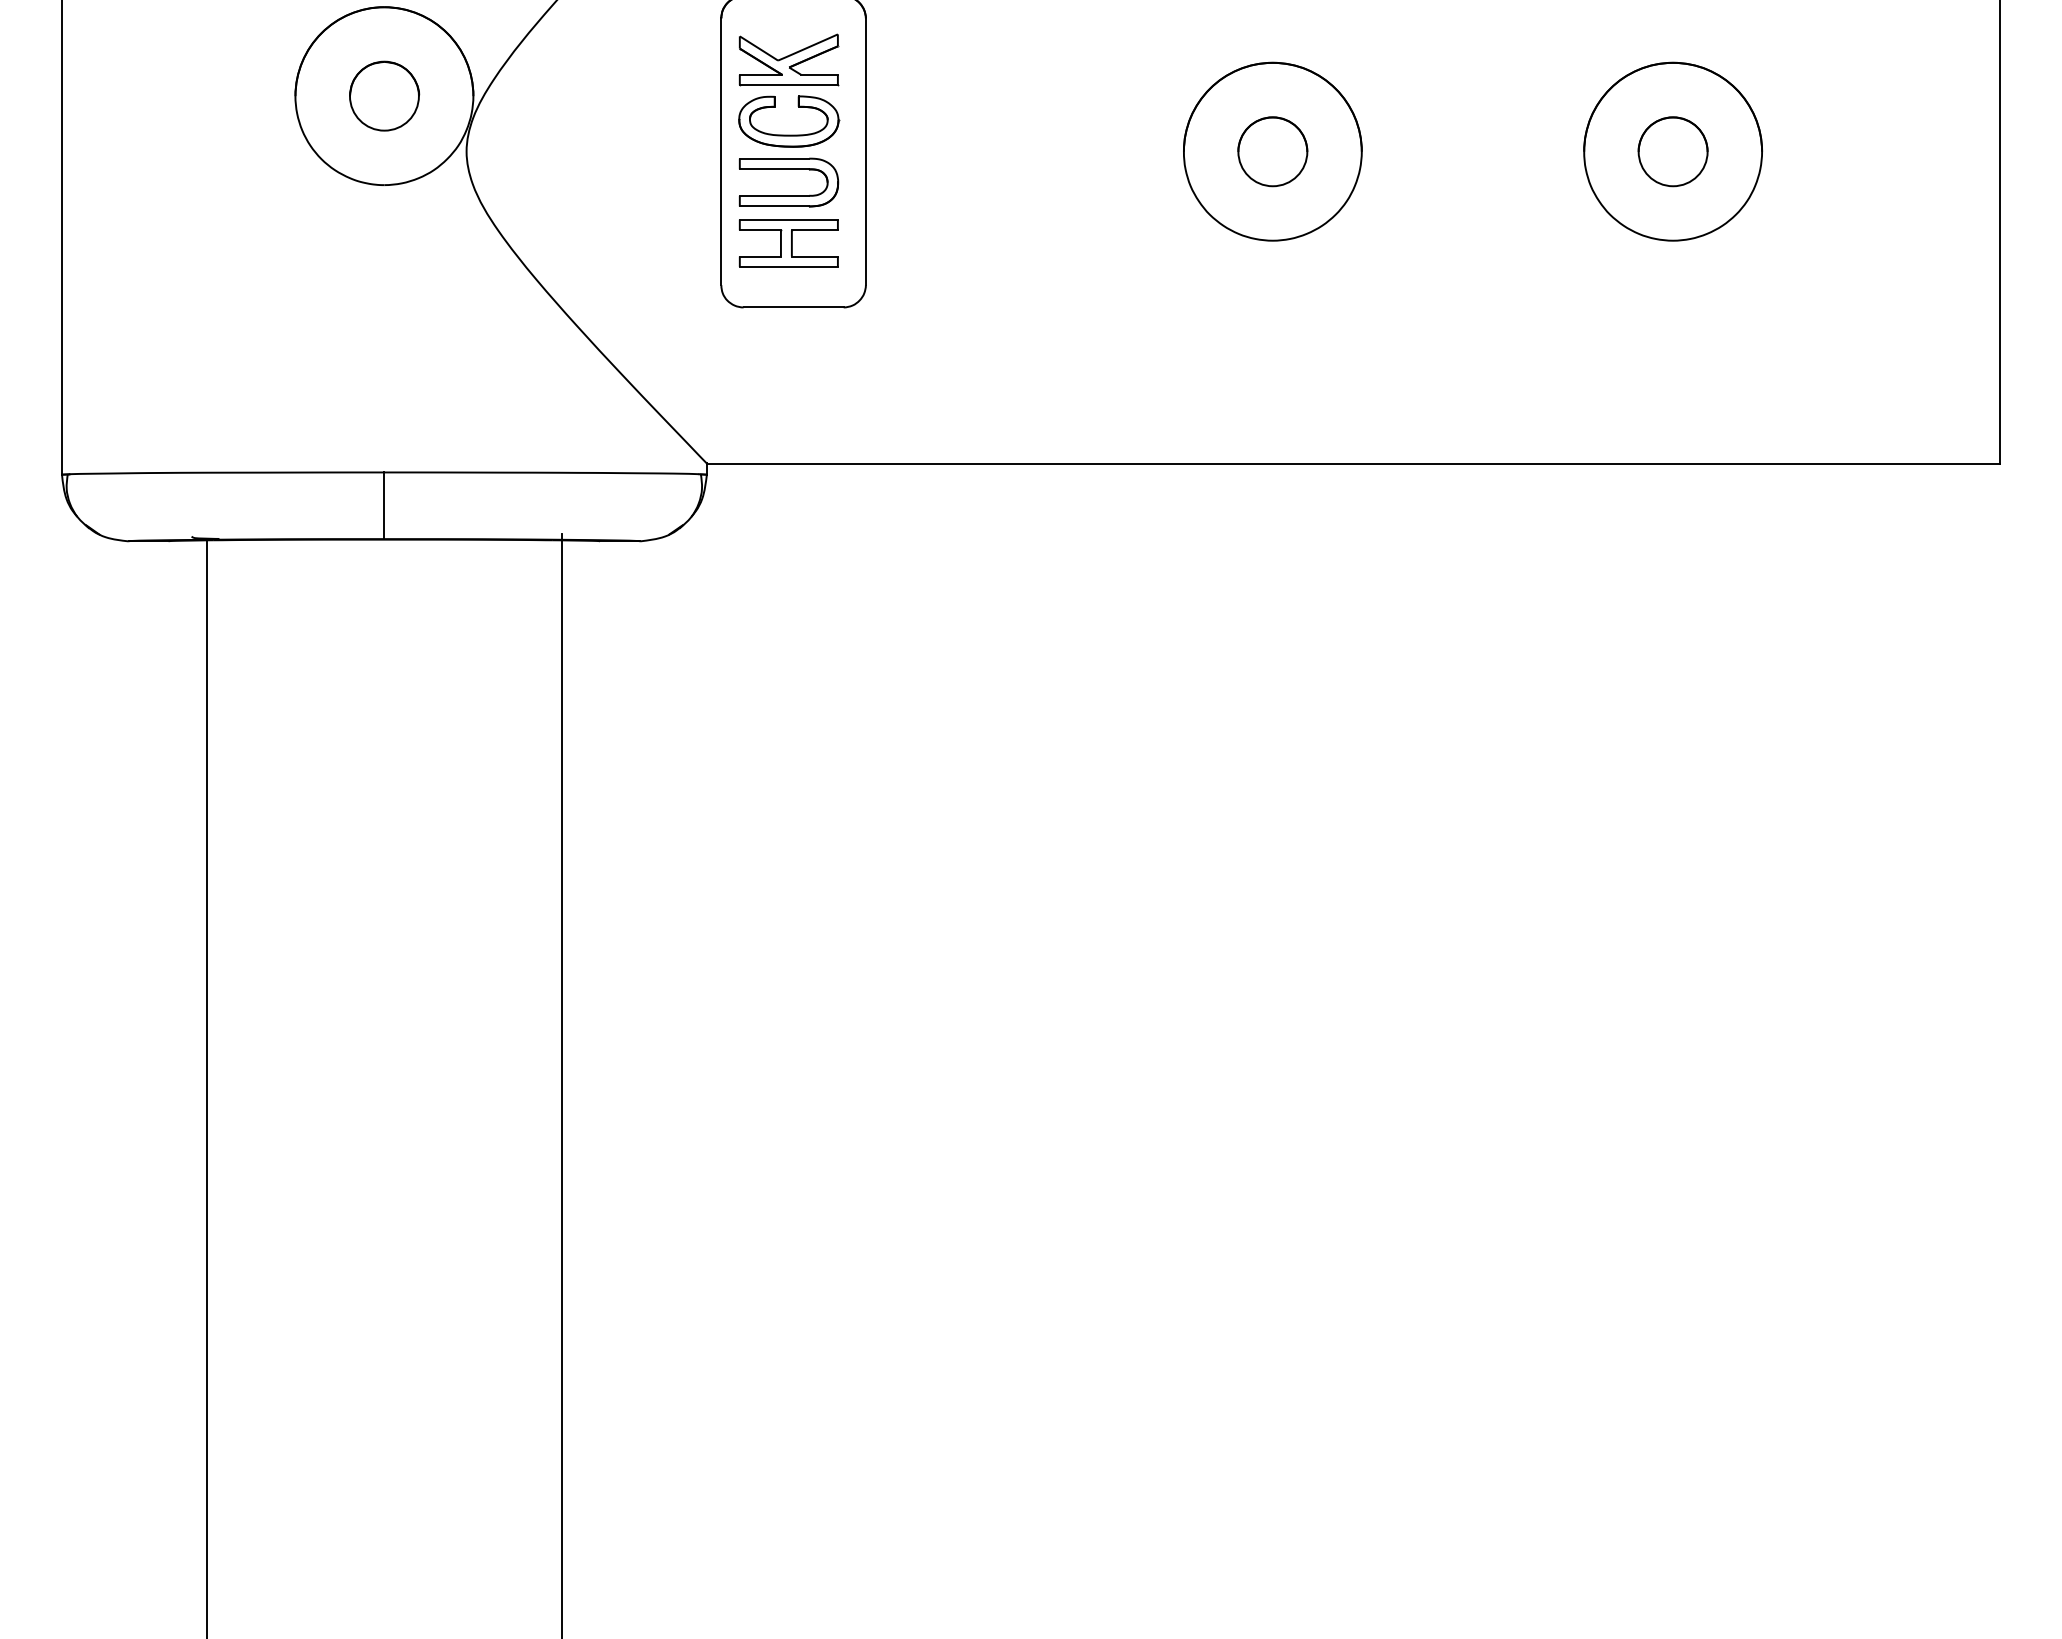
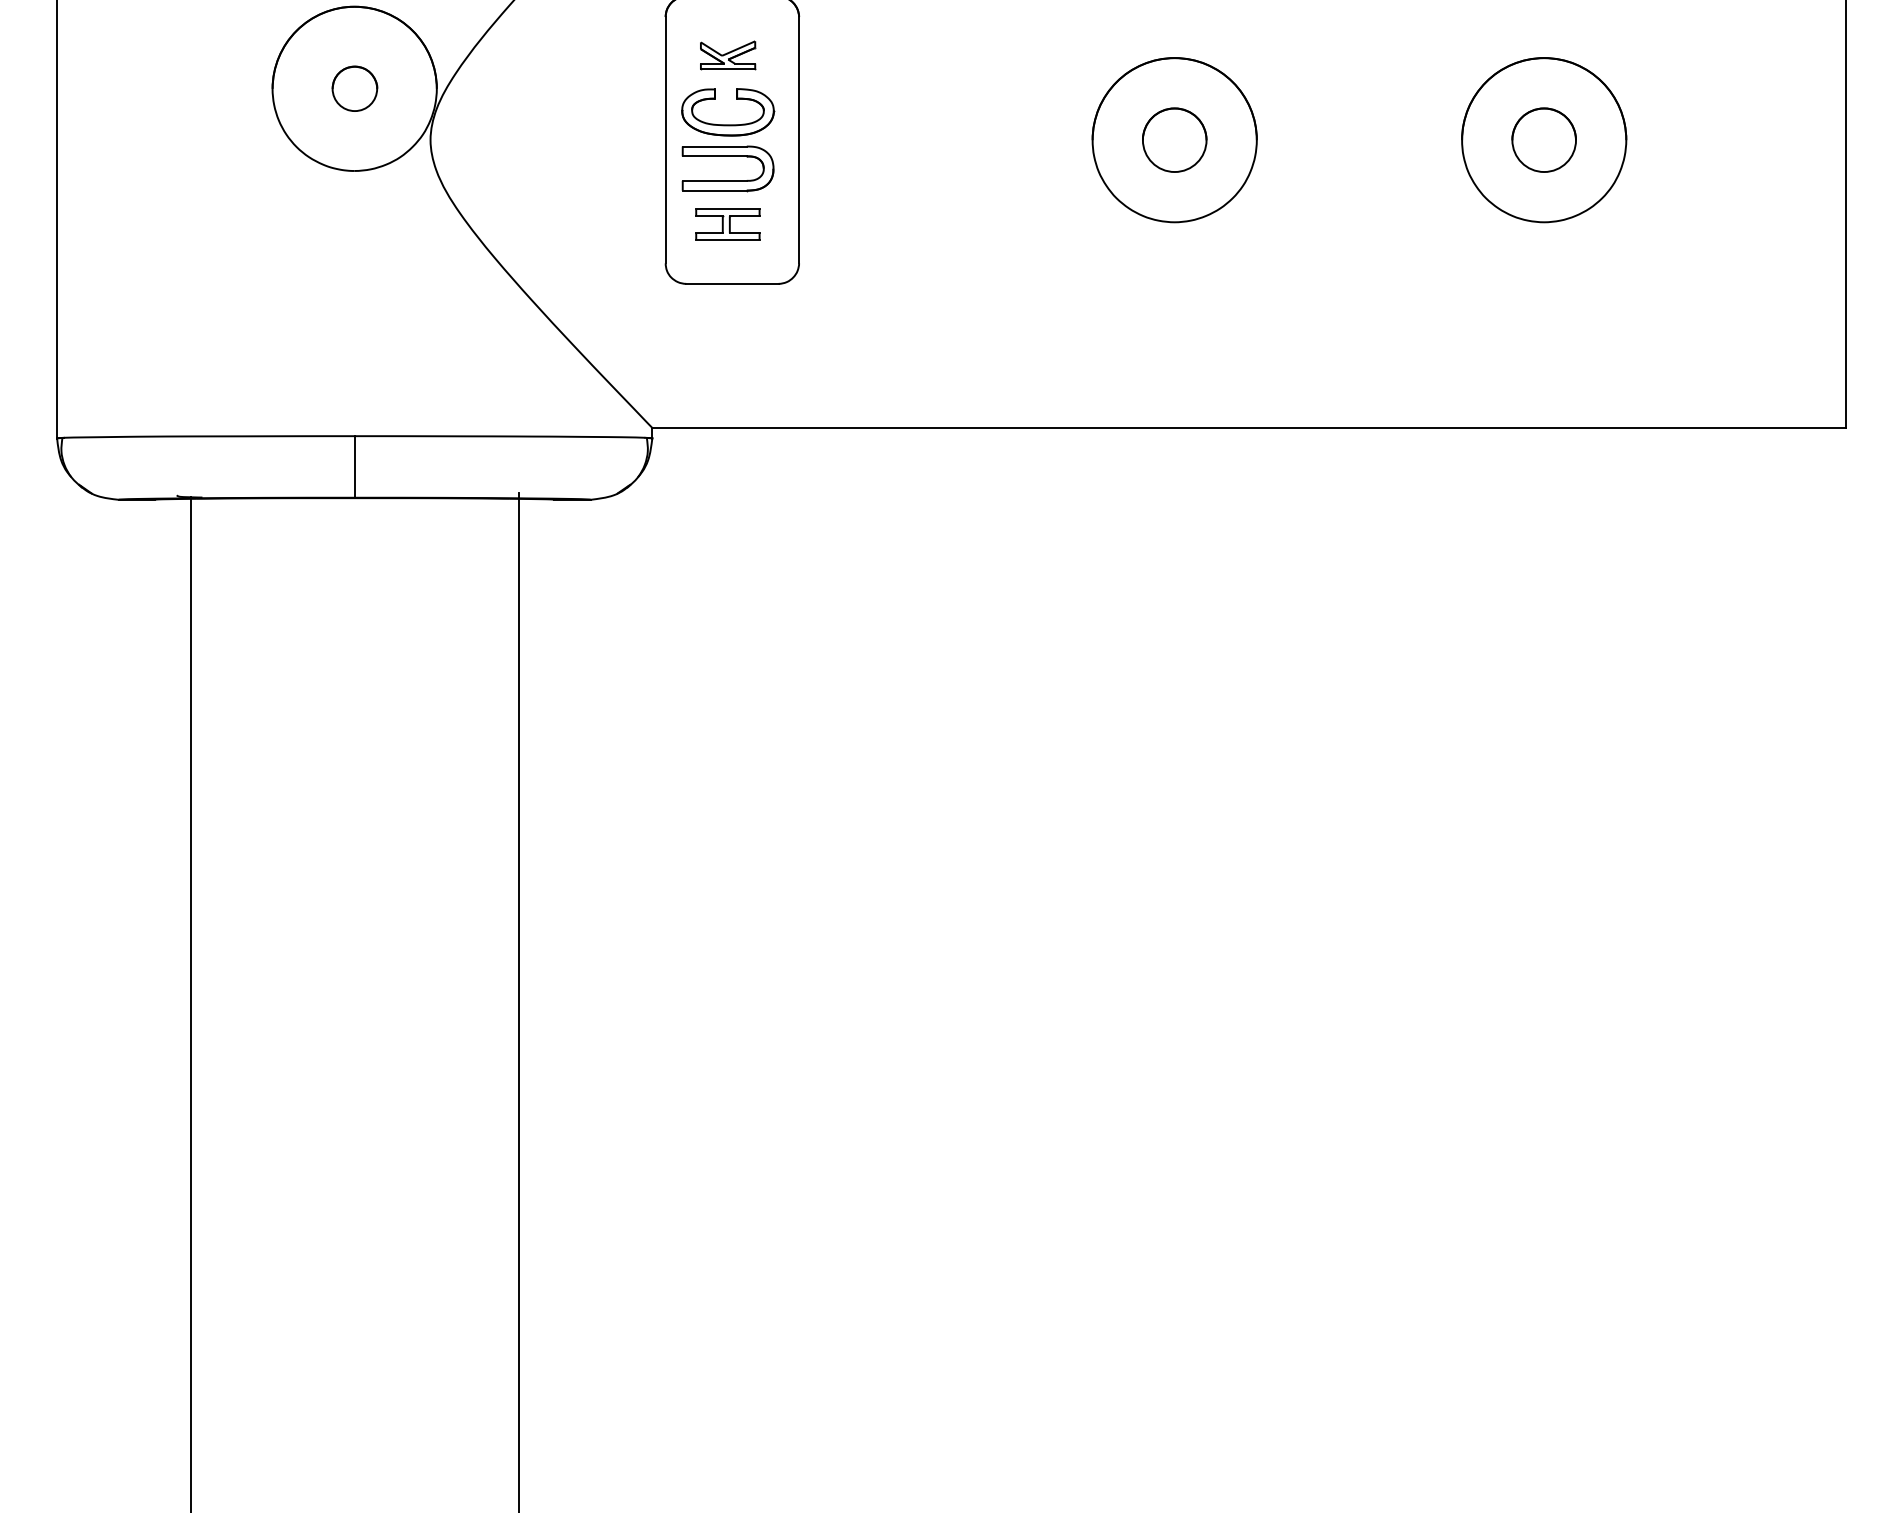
part: (788, 59) -> (727, 55), size x0.6
part: (384, 95) -> (354, 88), size x0.7
part: (788, 243) -> (727, 224), size x0.7

